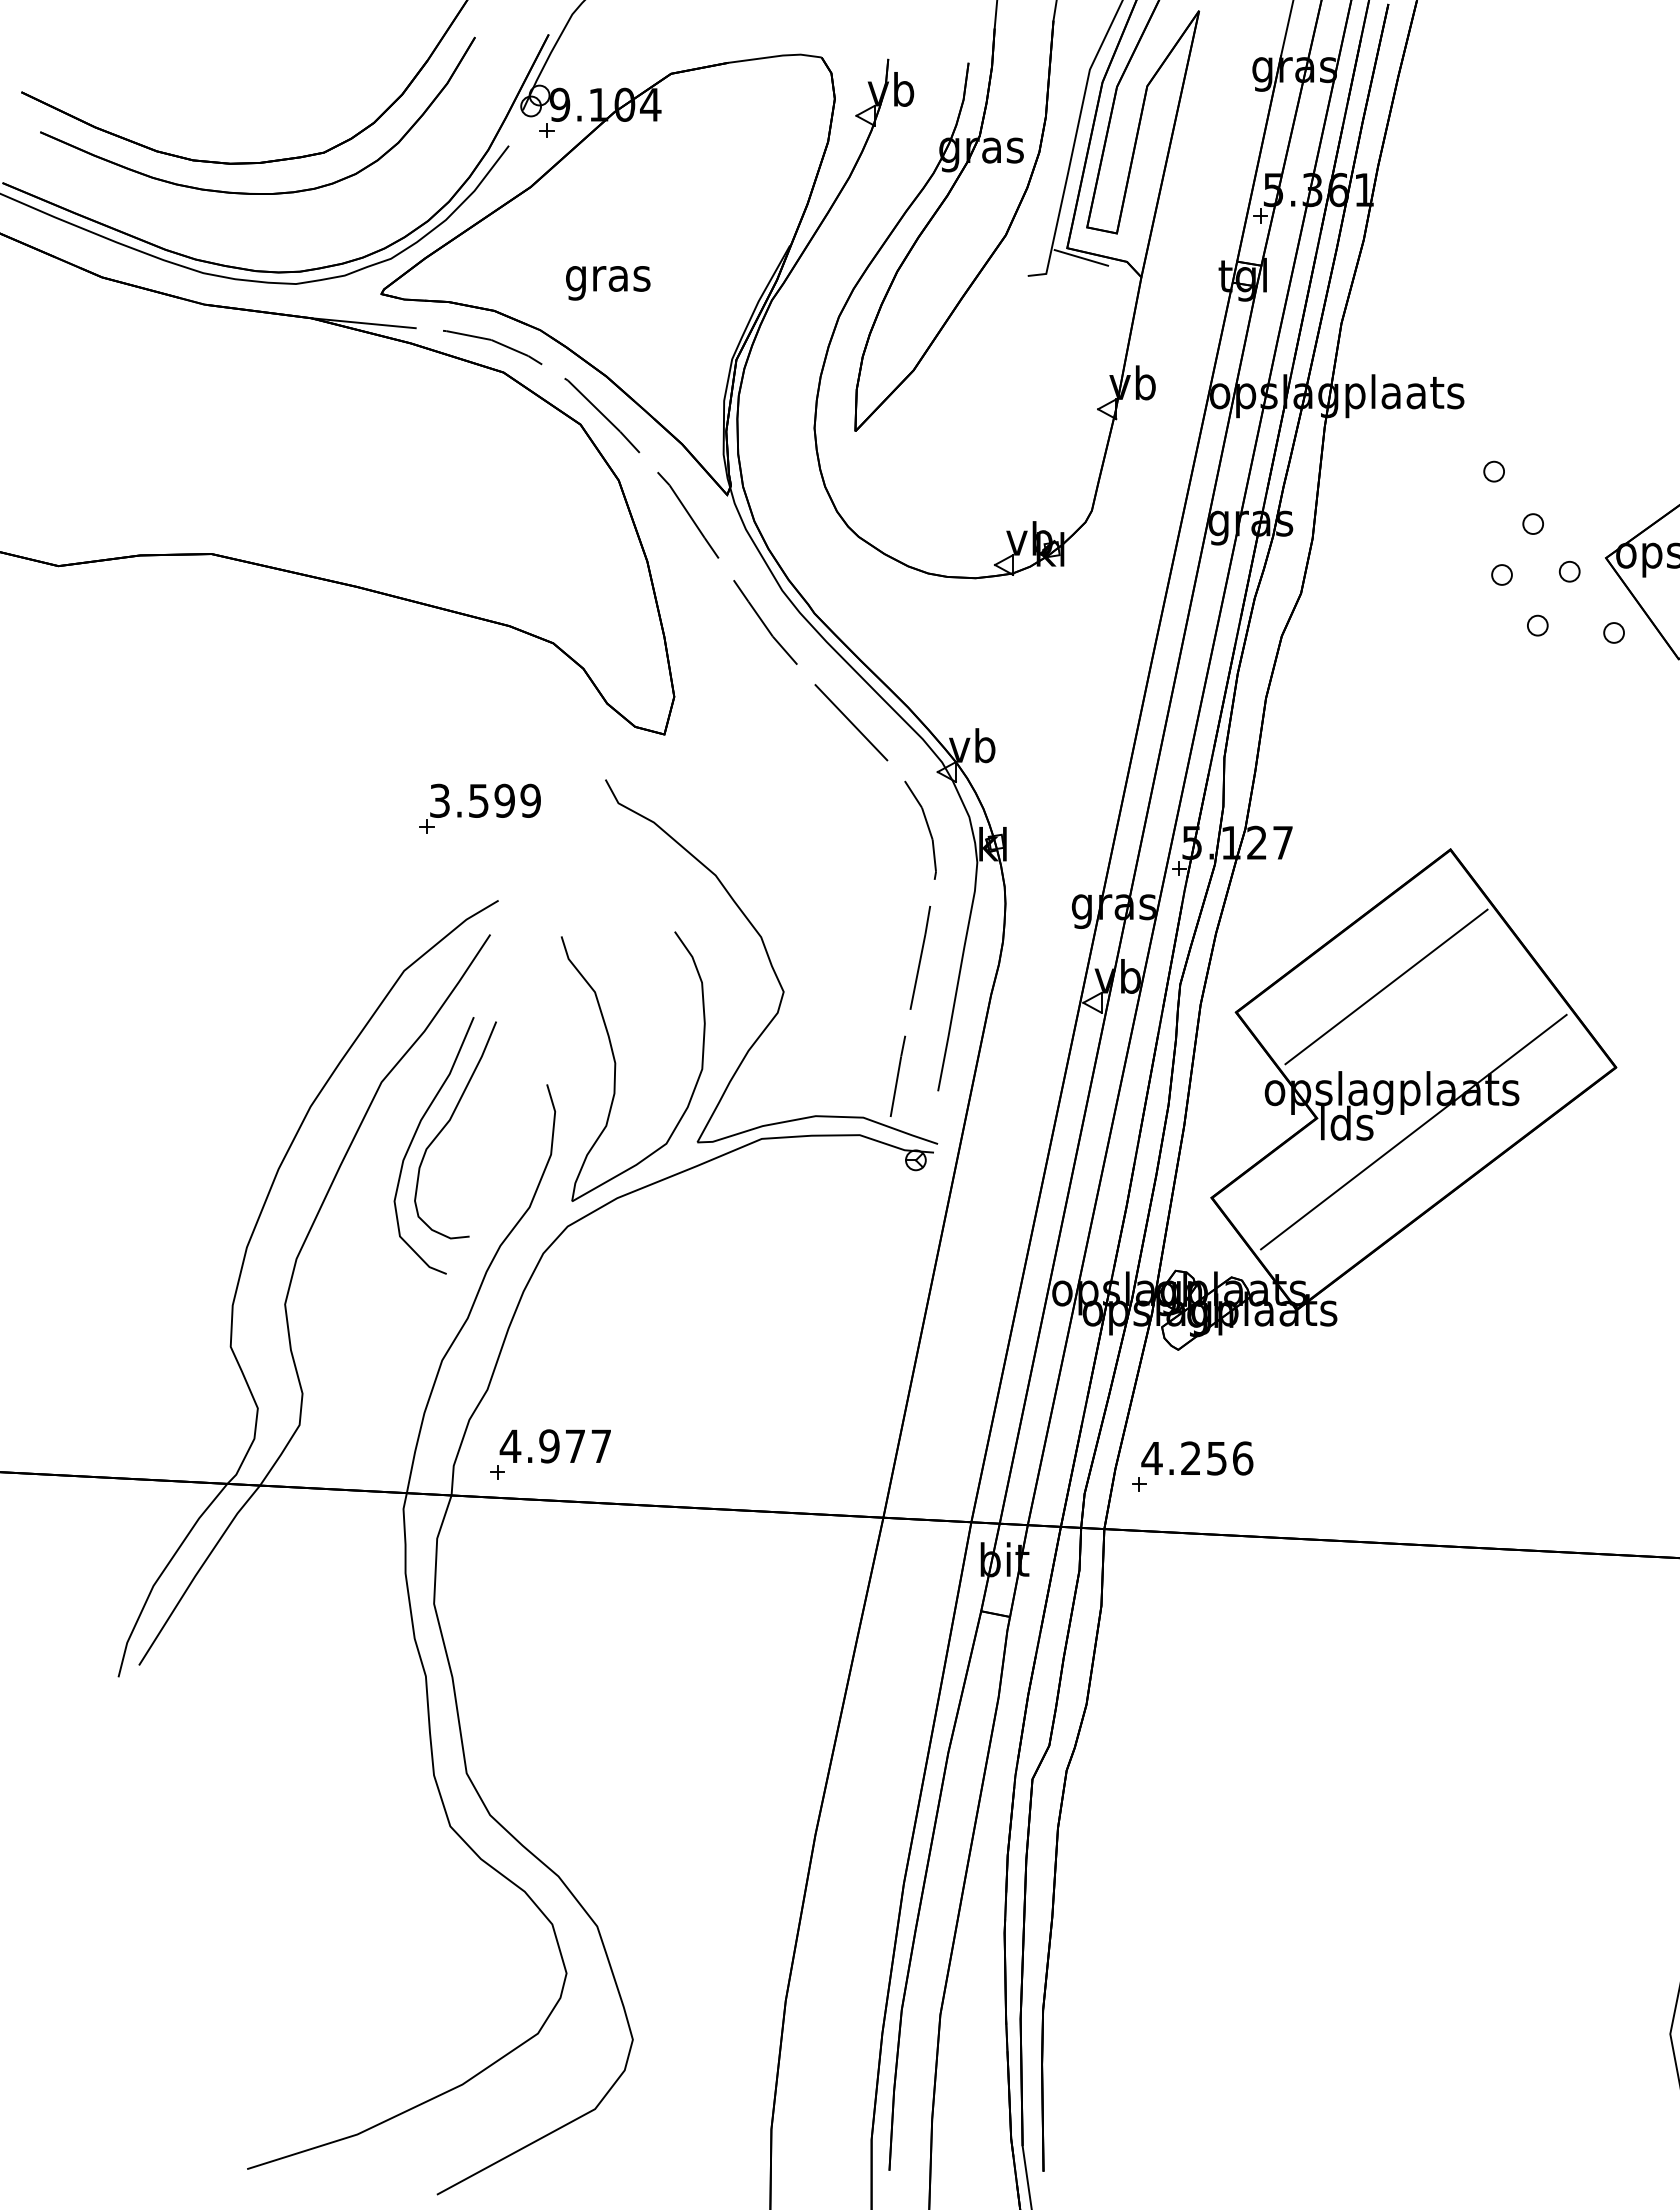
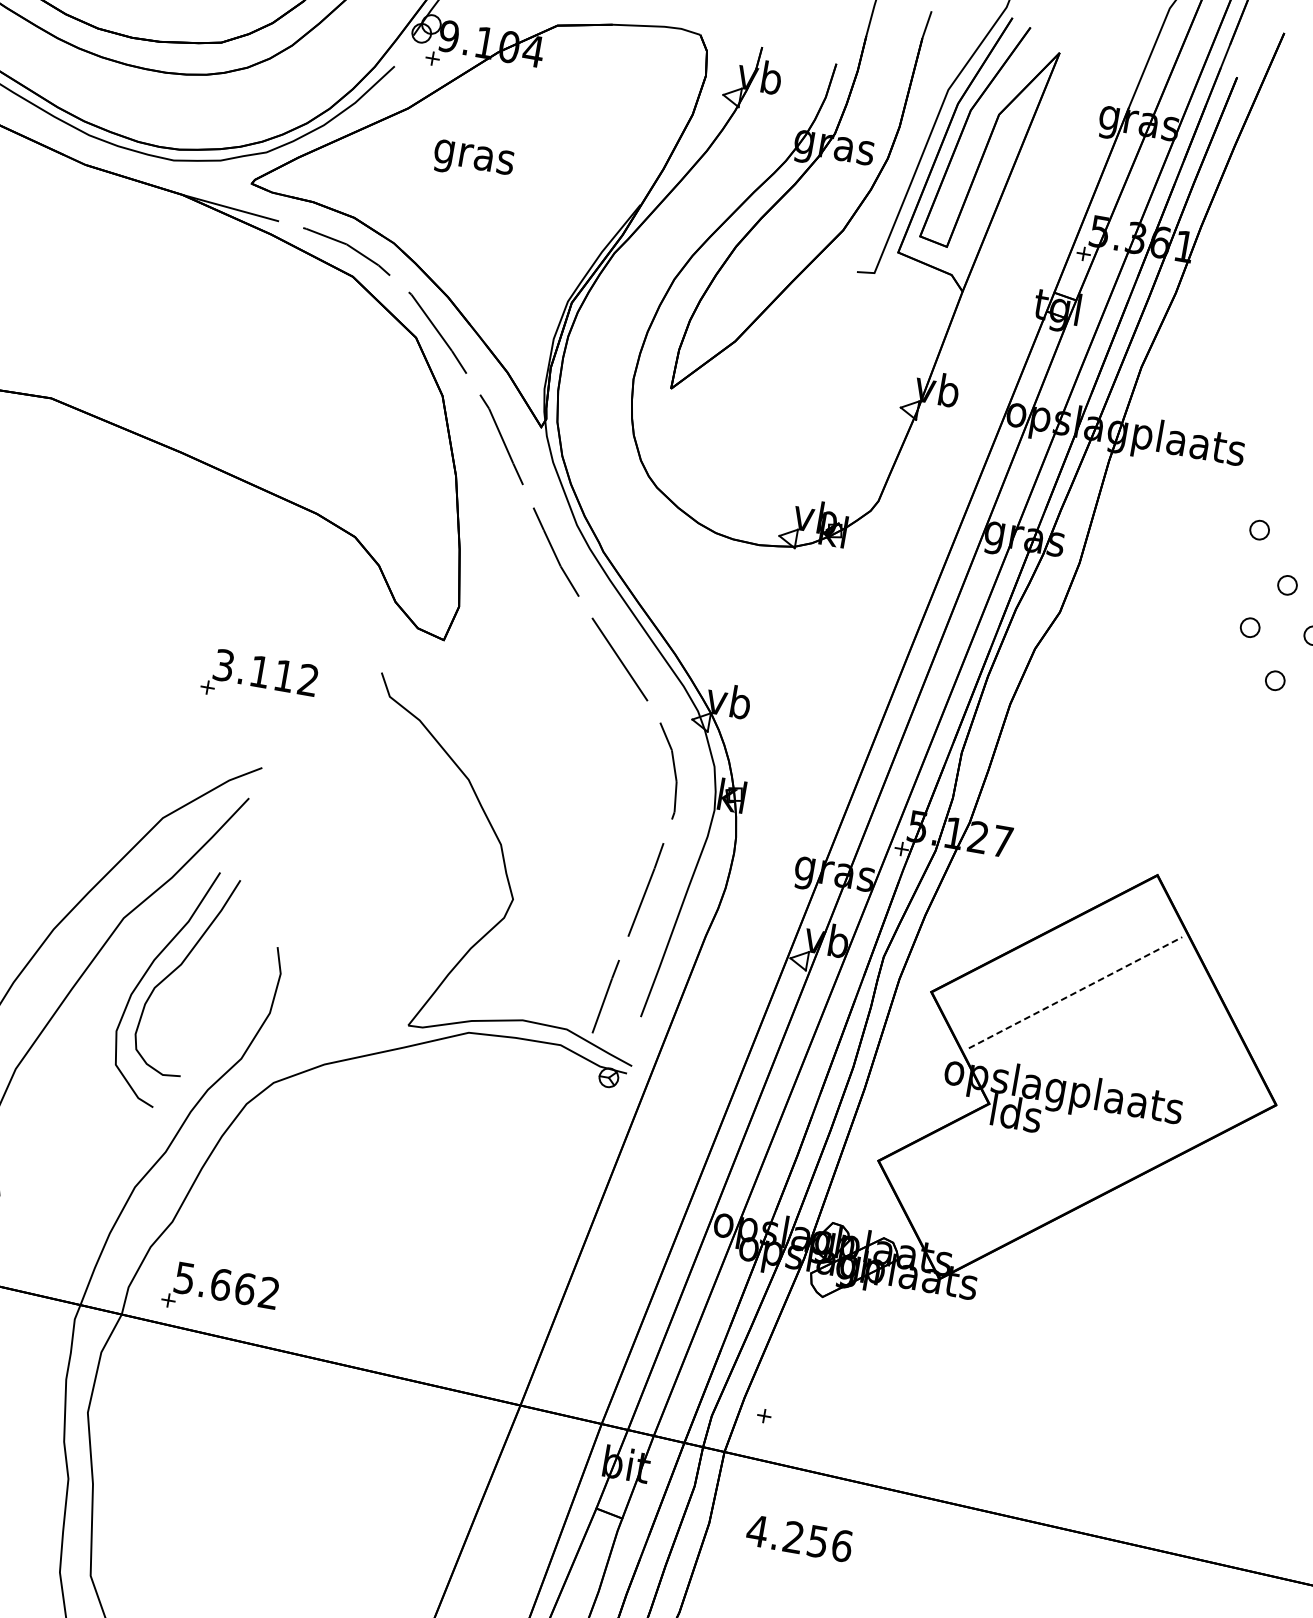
line: (1081, 257) -> (910, 263), removed
text: (608, 283) -> (473, 161), moved
text: (504, 800) -> (284, 675), 3.599 -> 3.112
line: (1386, 986) -> (1075, 992), solid -> dashed
part: (616, 1066) -> (345, 941), removed
line: (1413, 1131) -> (1077, 1131), removed
text: (554, 1446) -> (225, 1285), 4.977 -> 5.662
text: (1197, 1458) -> (799, 1538), moved

